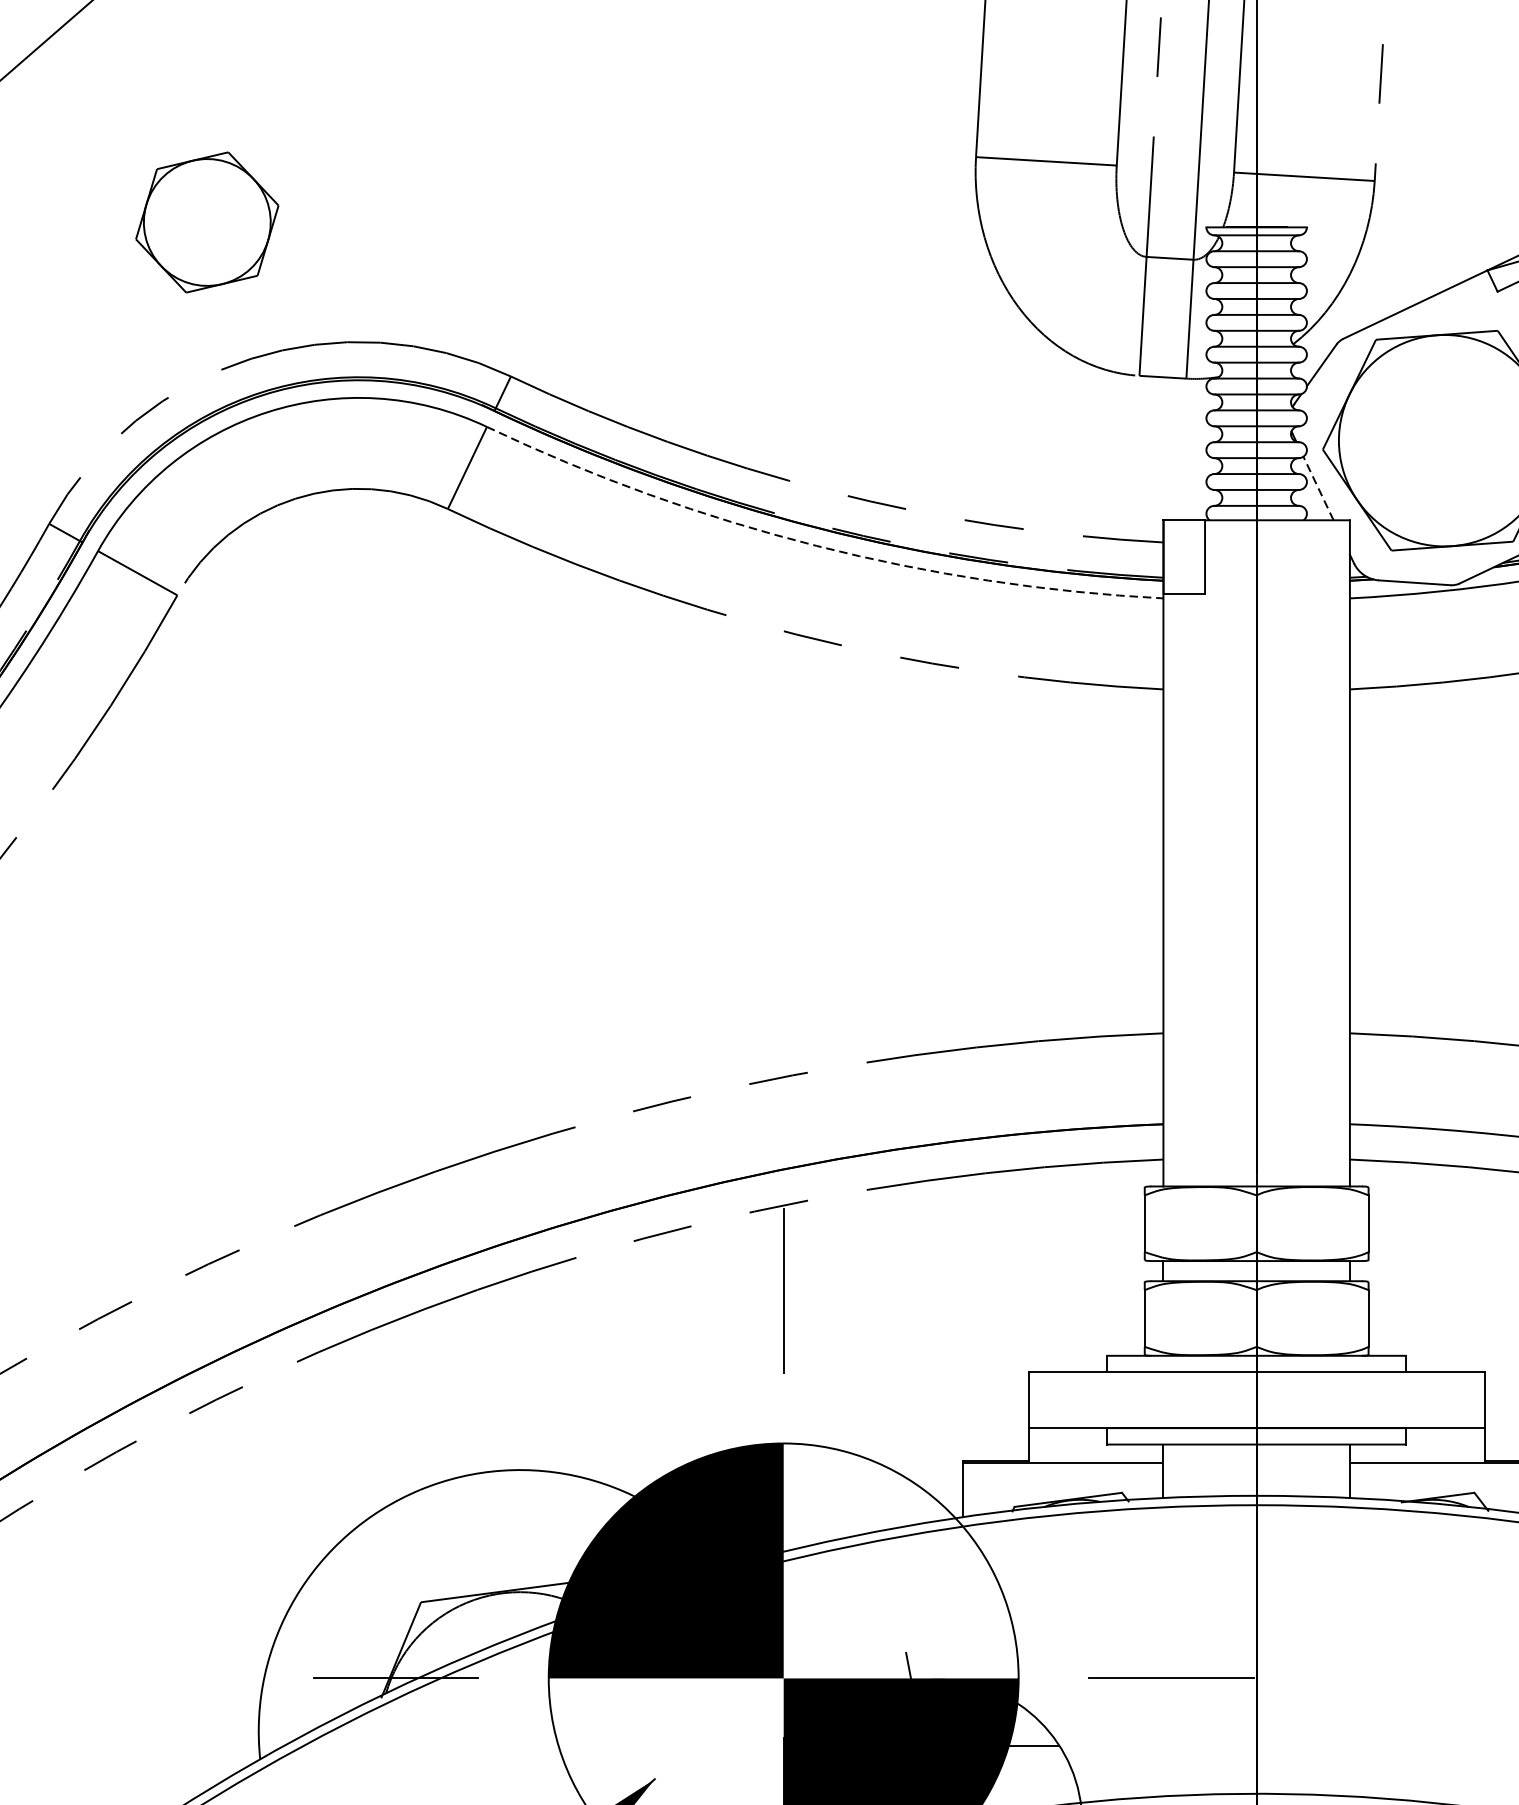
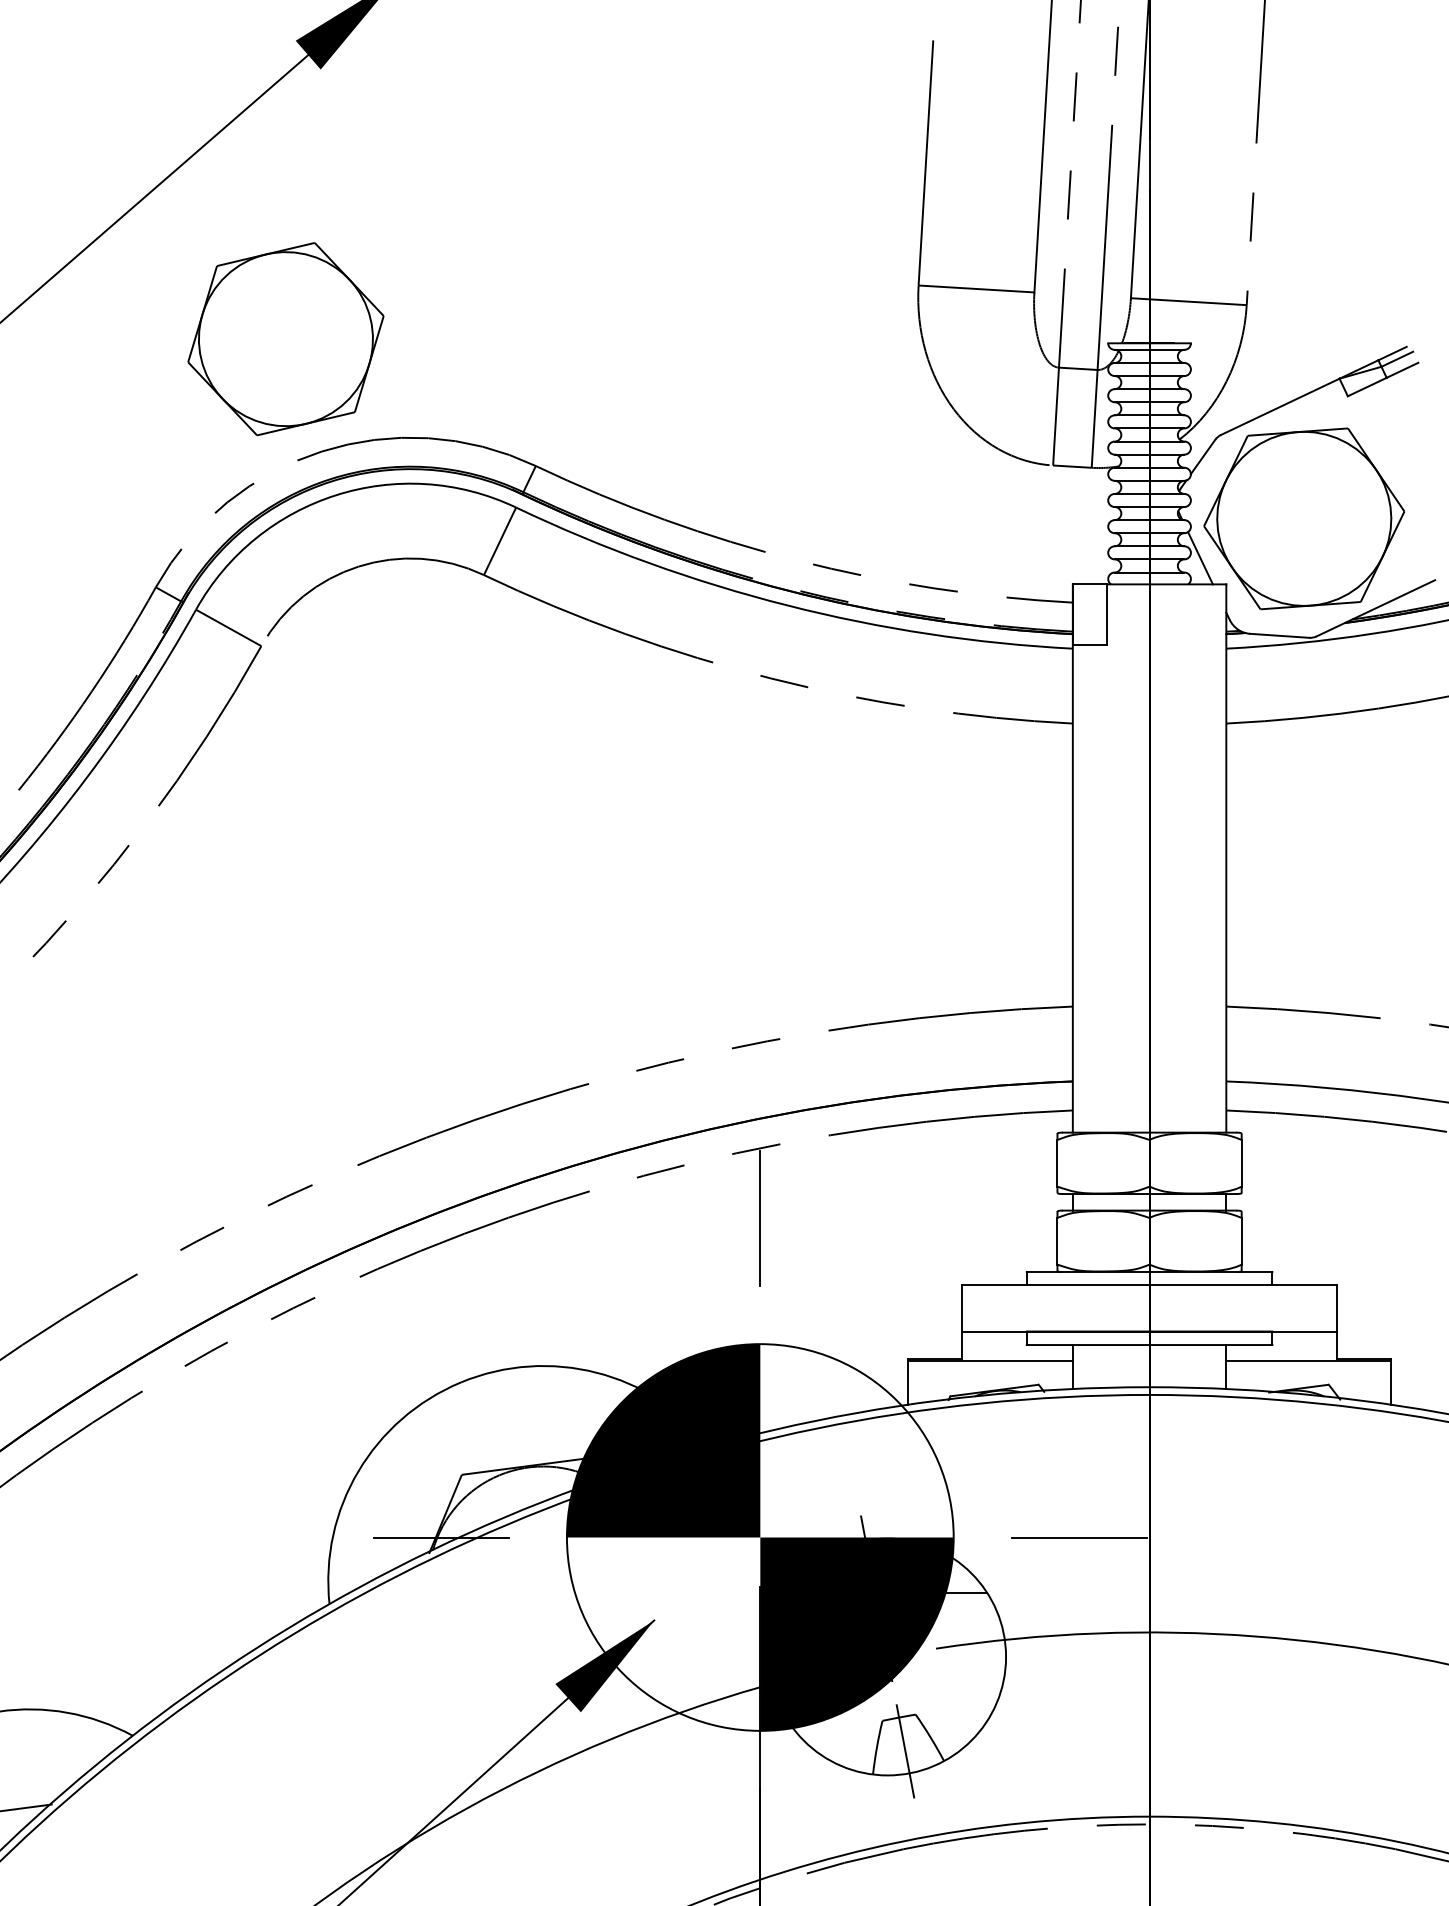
part: (206, 222) -> (285, 339), size x1.67
line: (1318, 488) -> (1200, 558), dashed -> solid
arc: (816, 545) -> (787, 605), dashed -> solid

